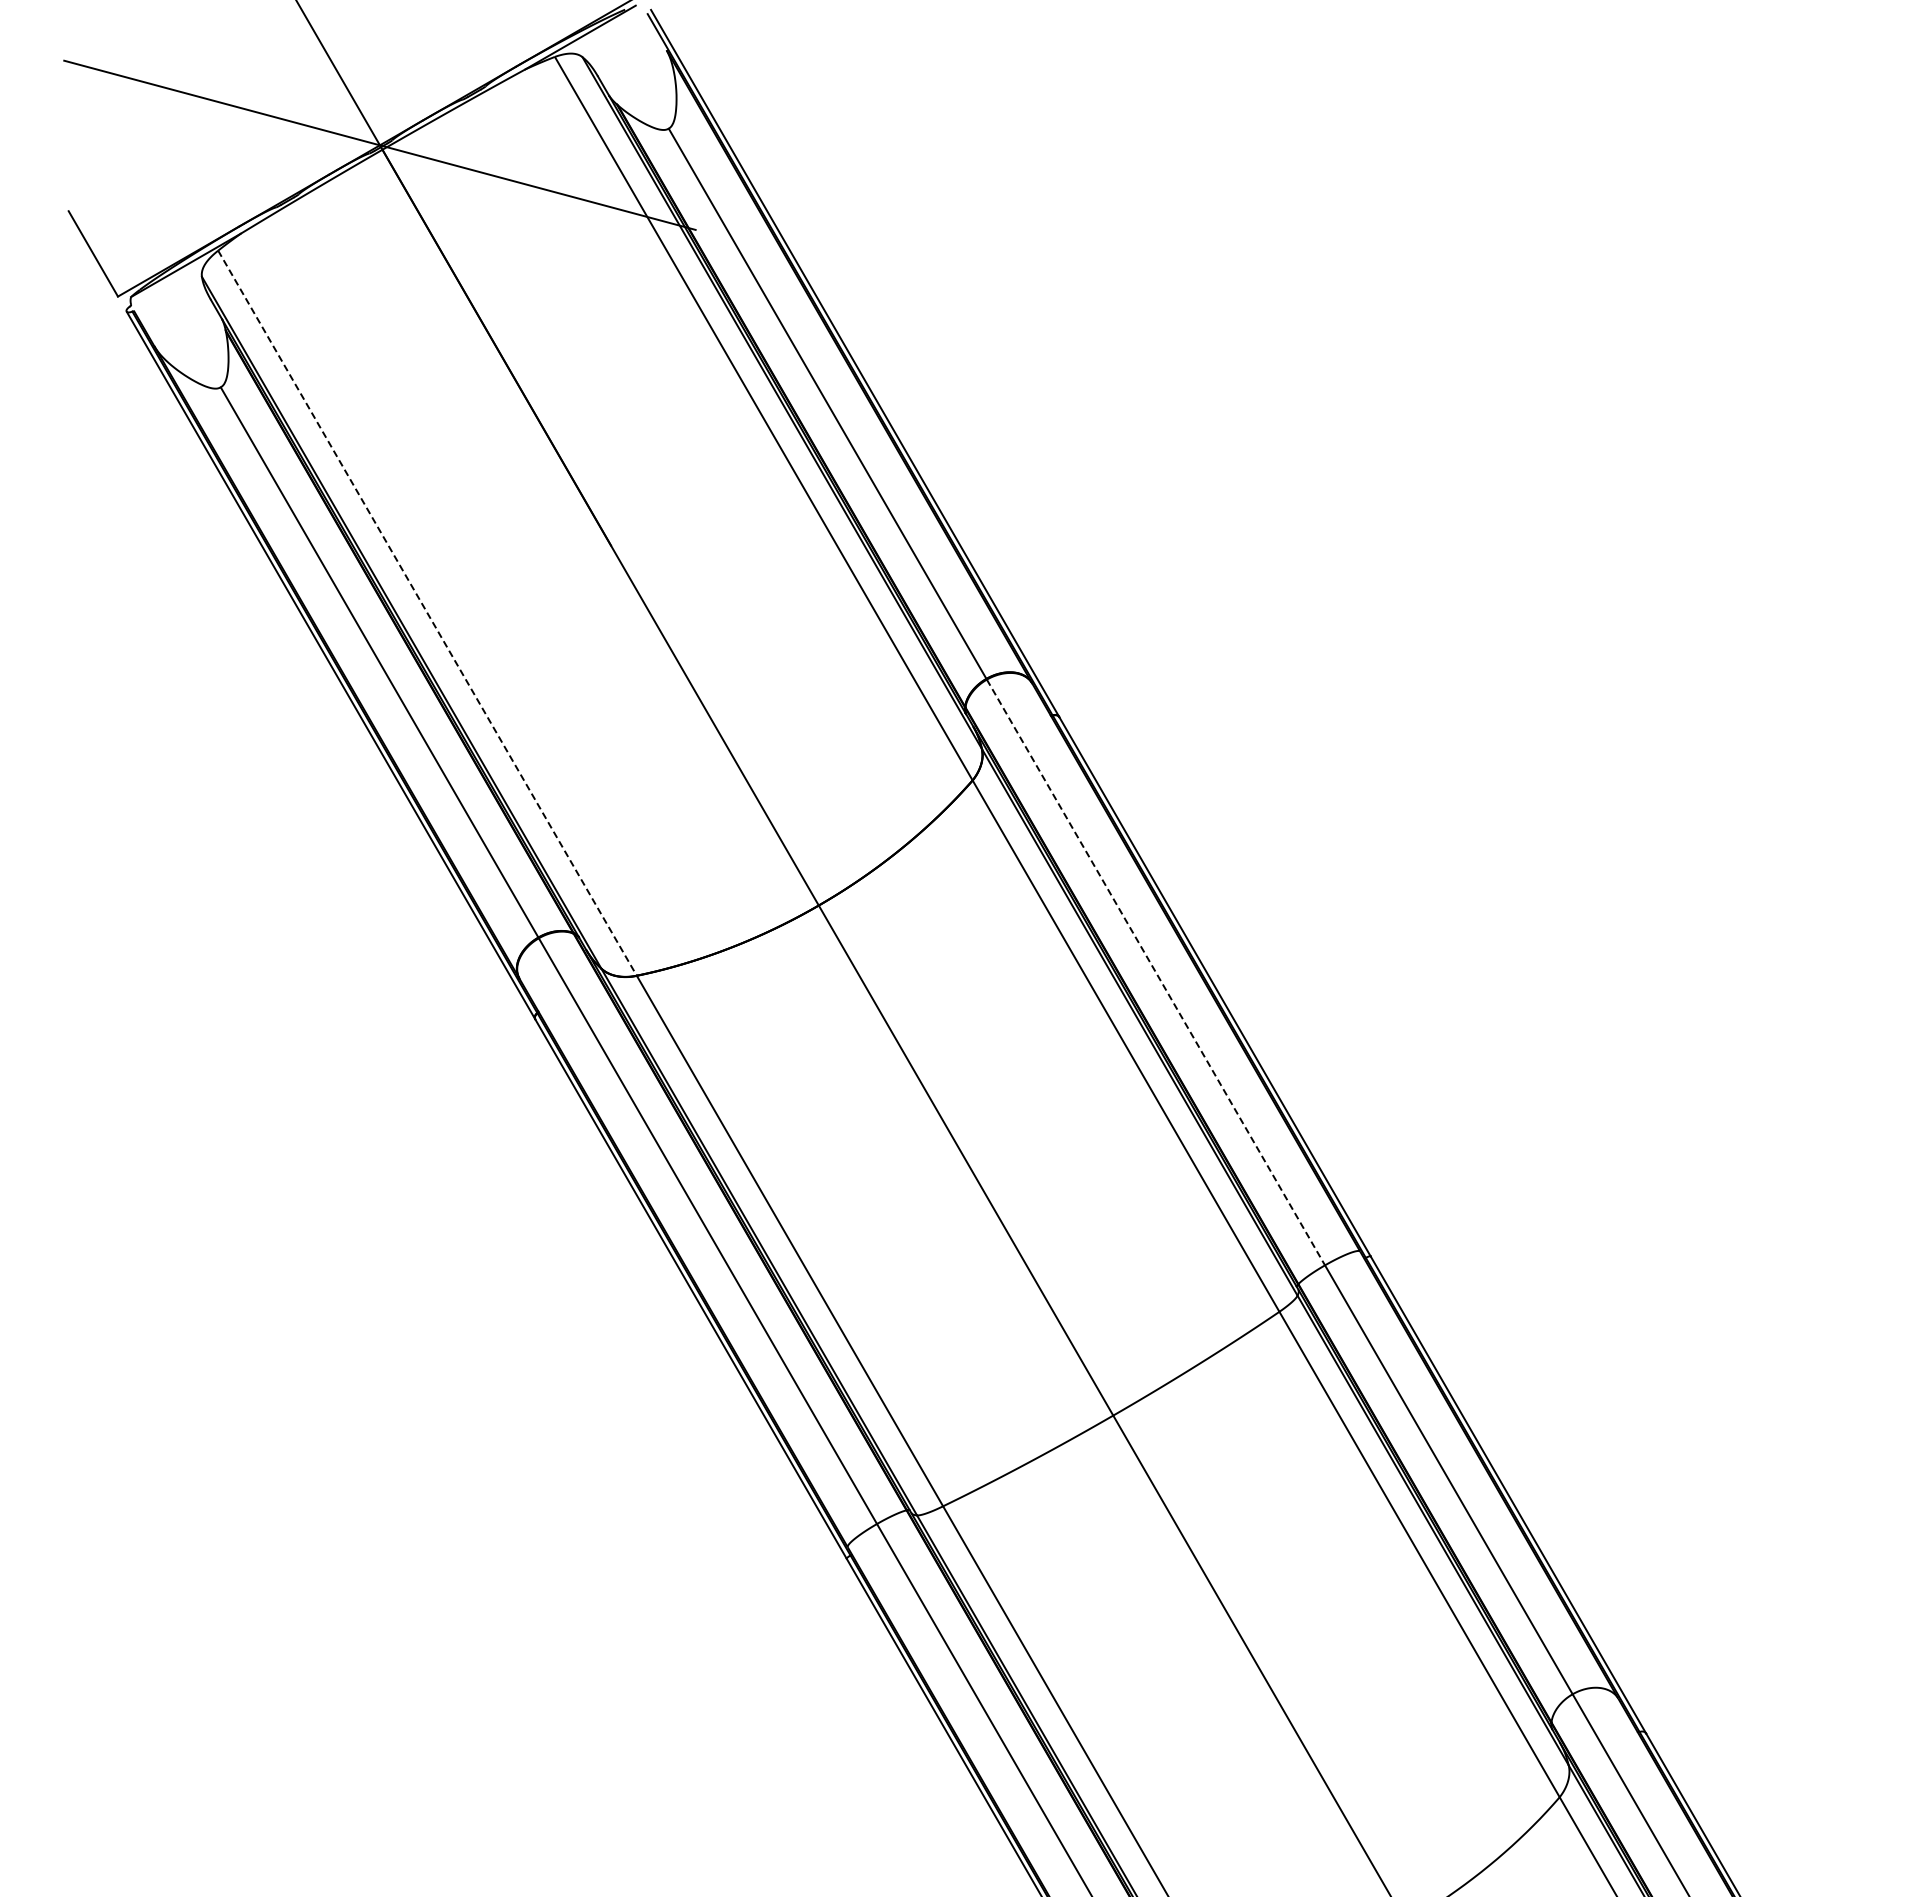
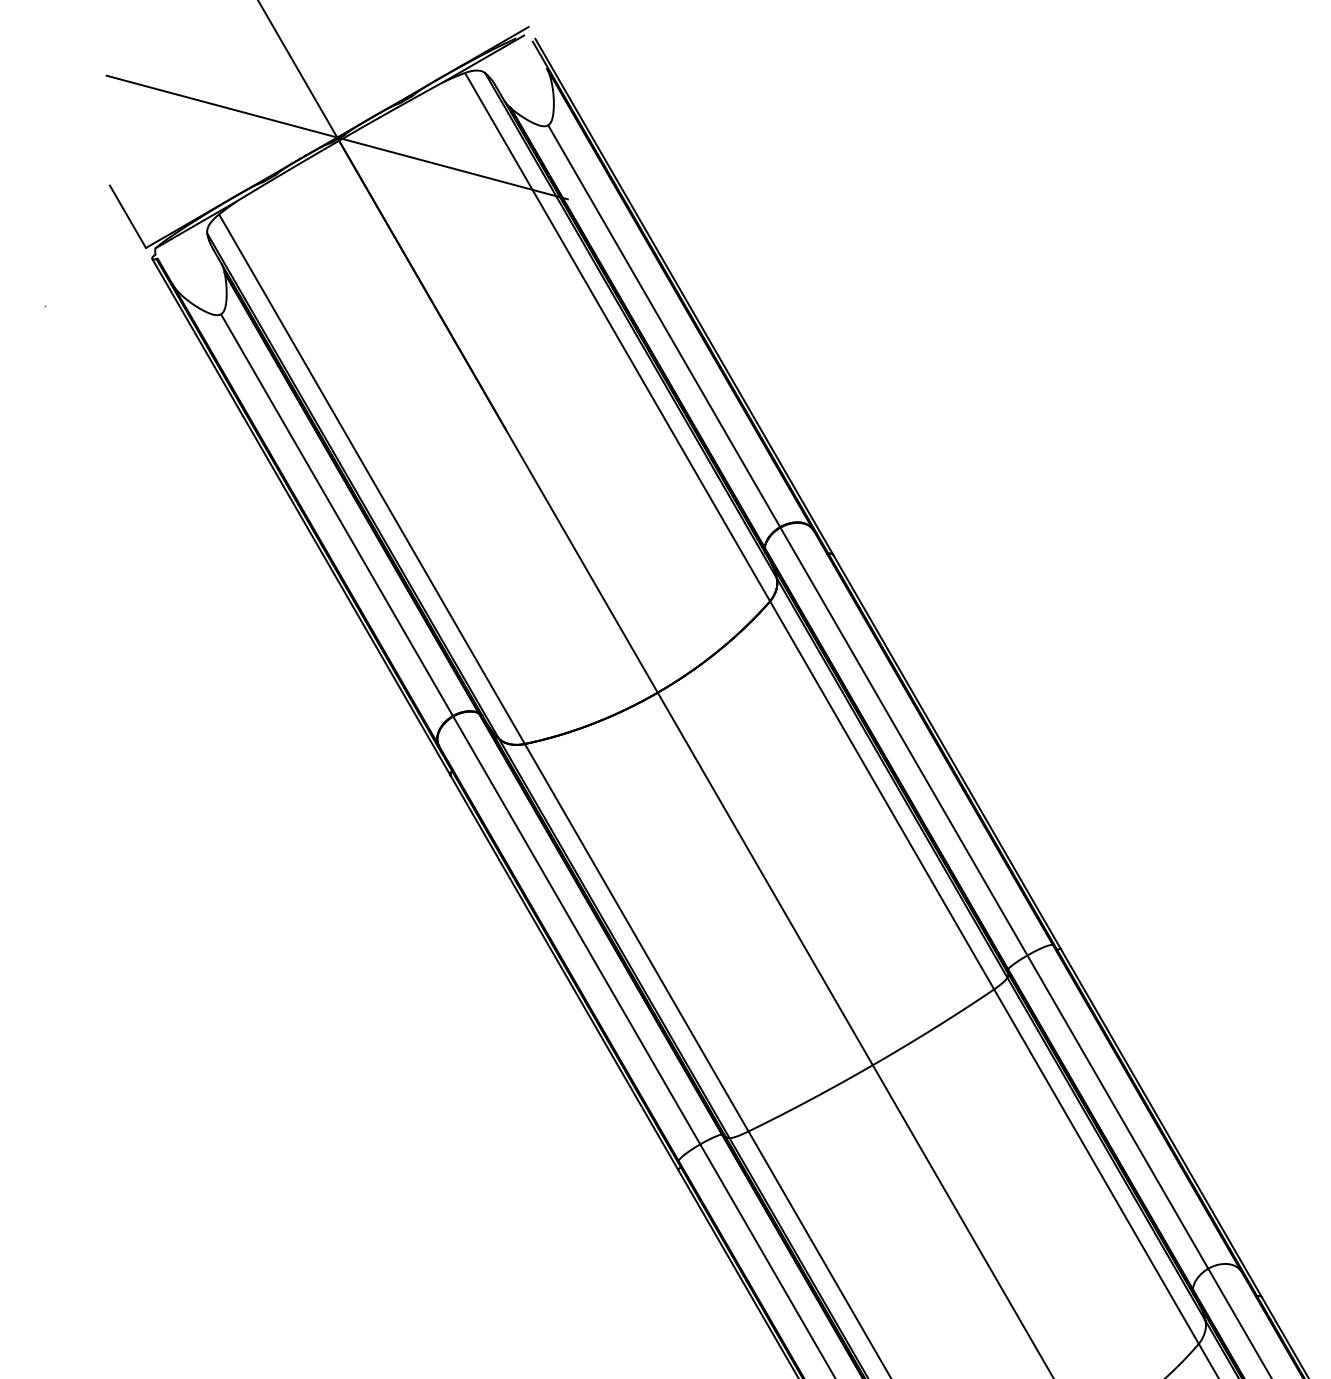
line: (427, 613) -> (371, 479), dashed -> solid
line: (1156, 972) -> (904, 741), dashed -> solid

